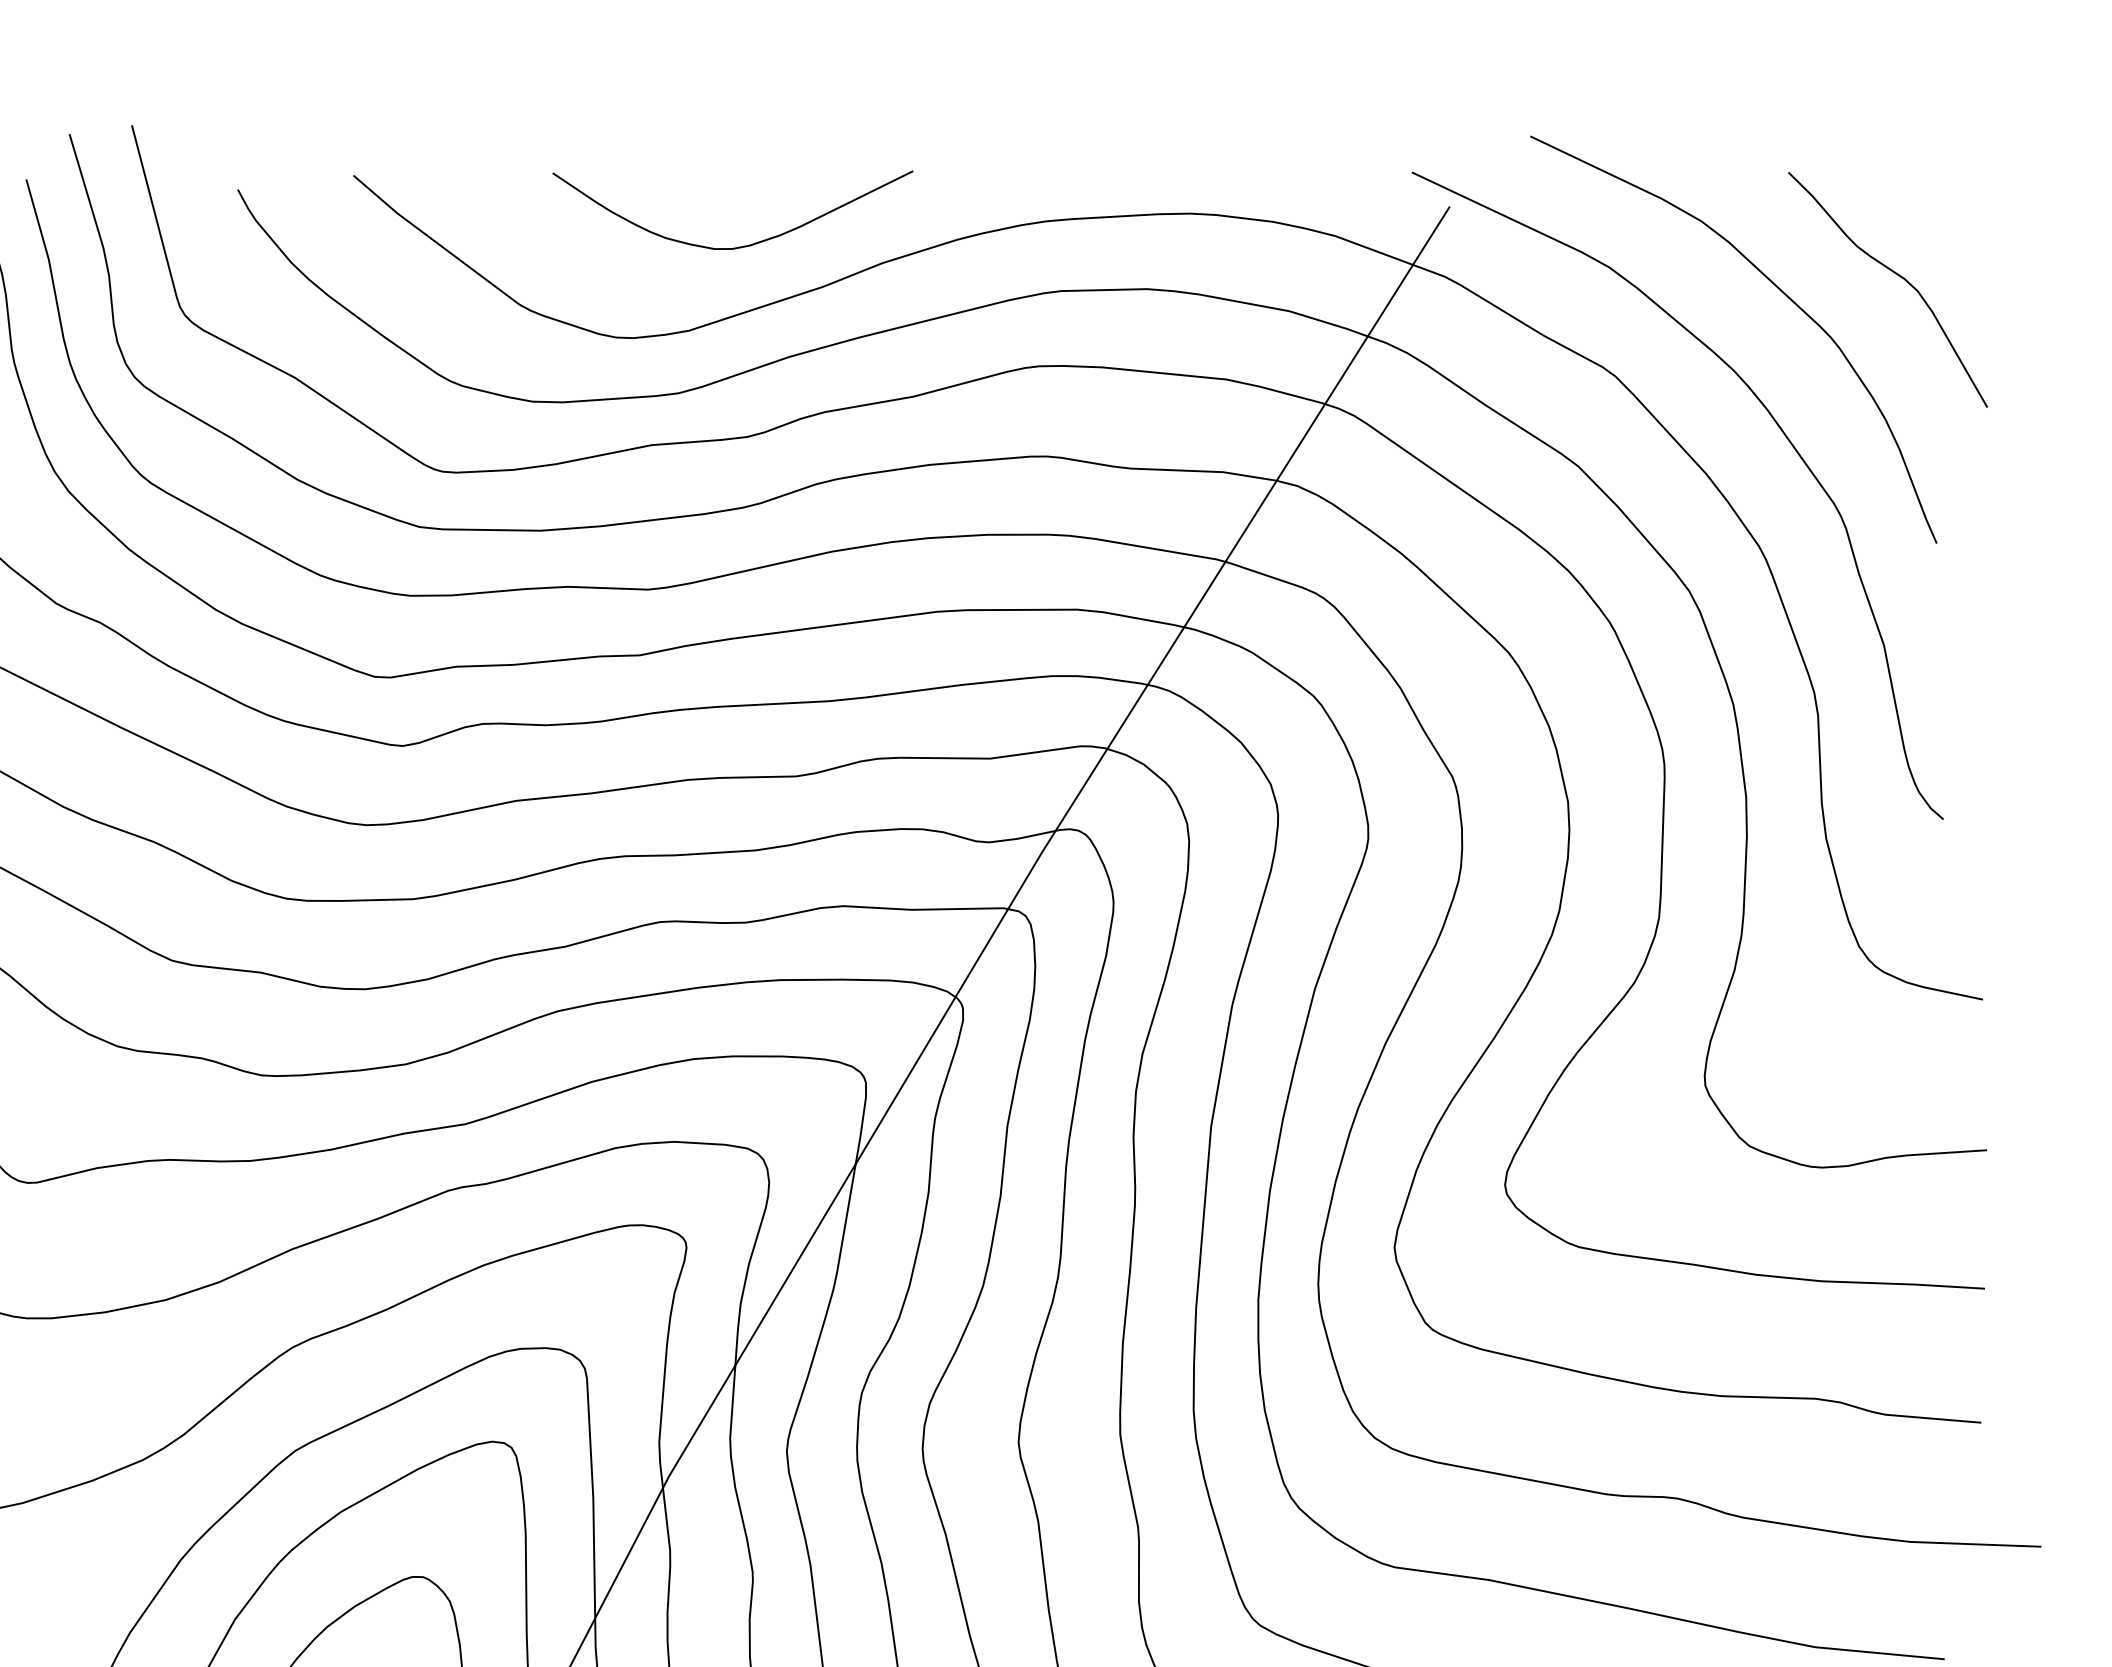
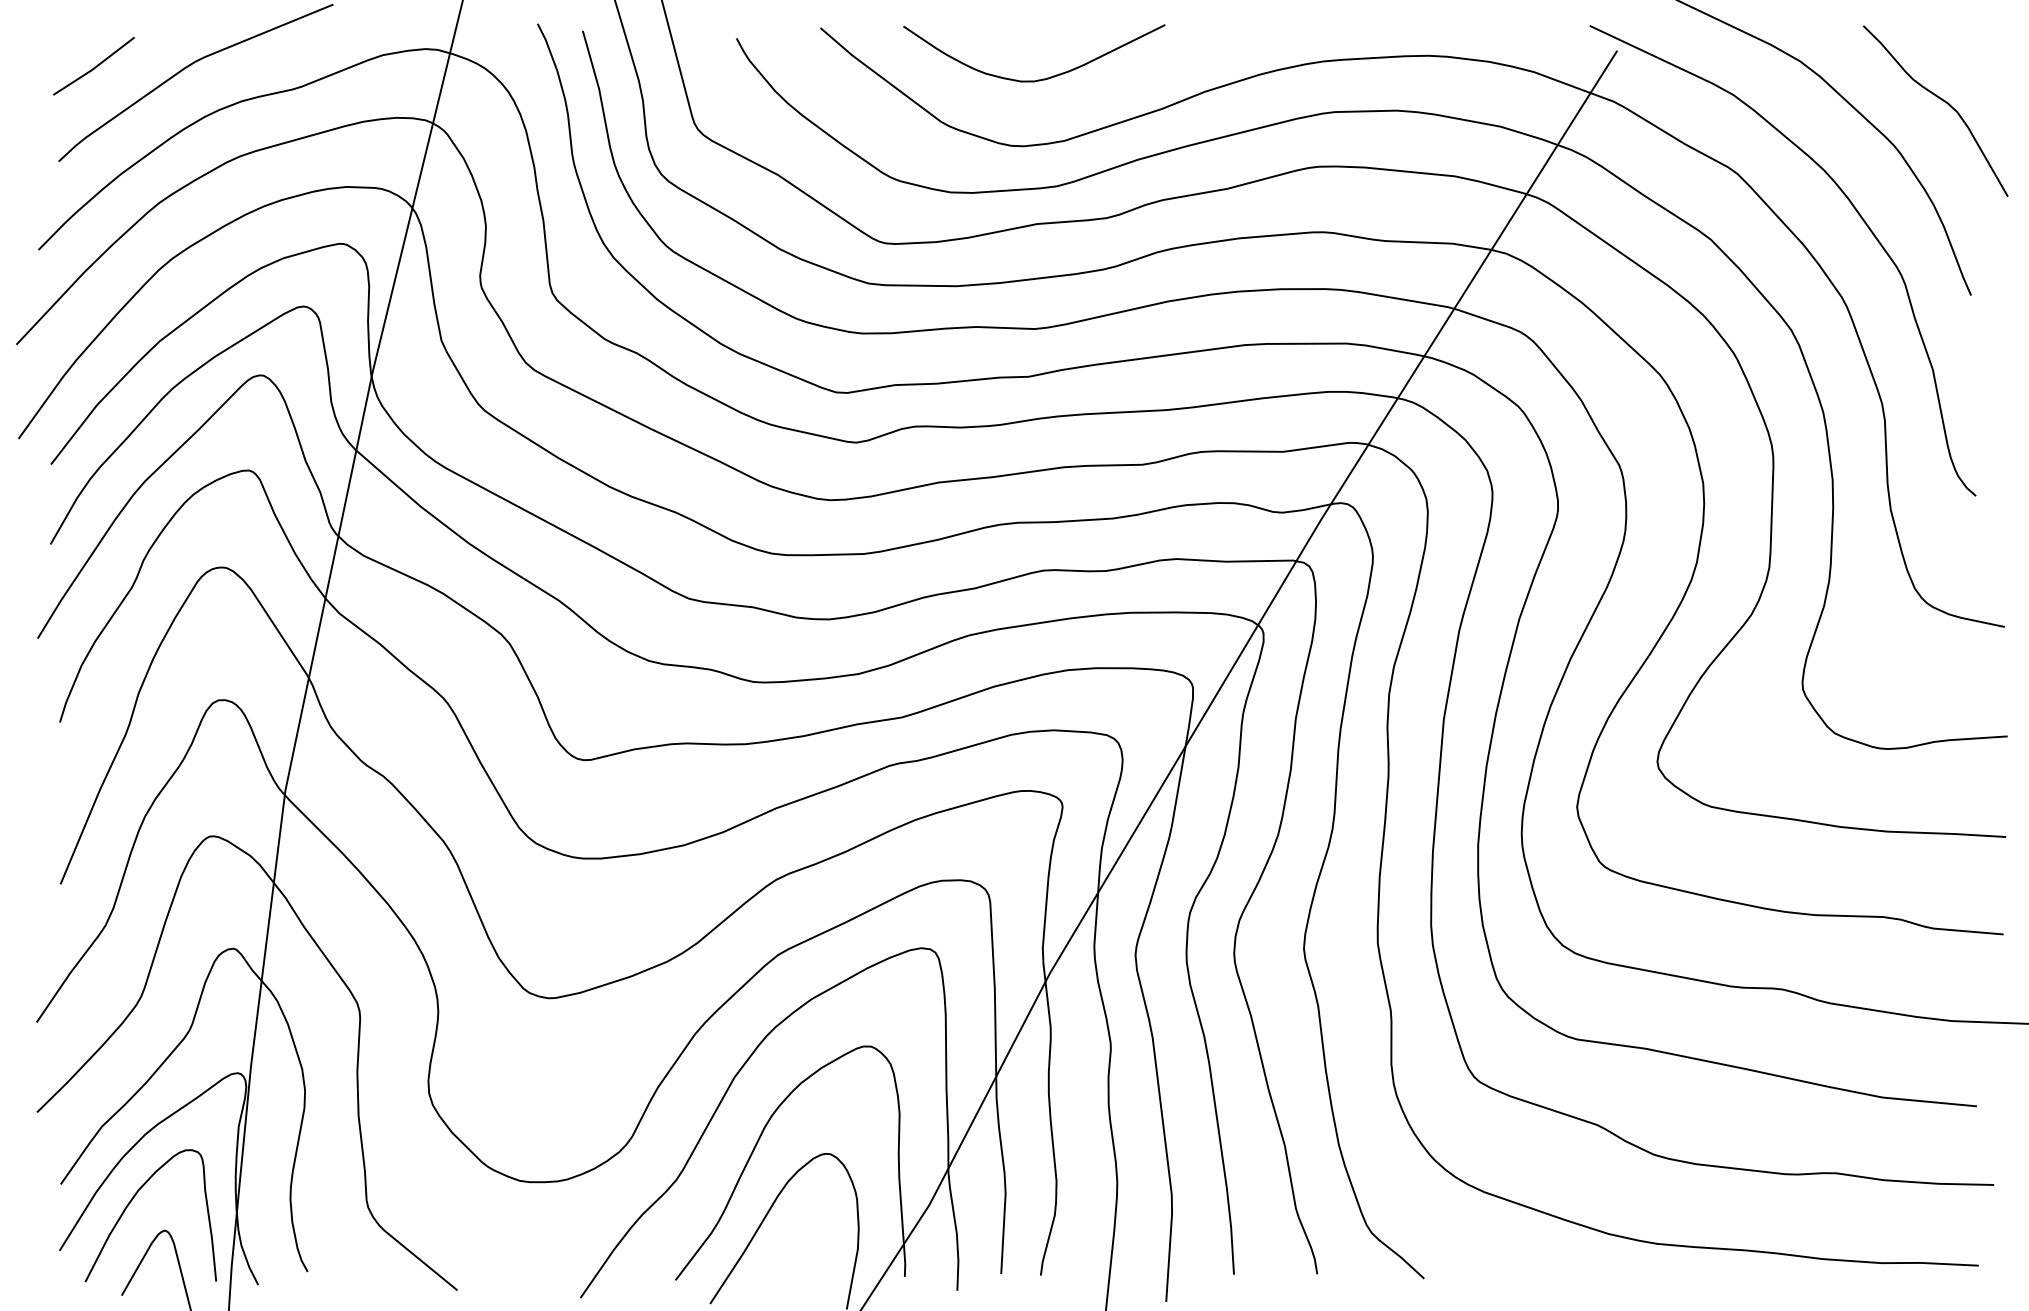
curve: (737, 246) -> (1037, 79), moved

